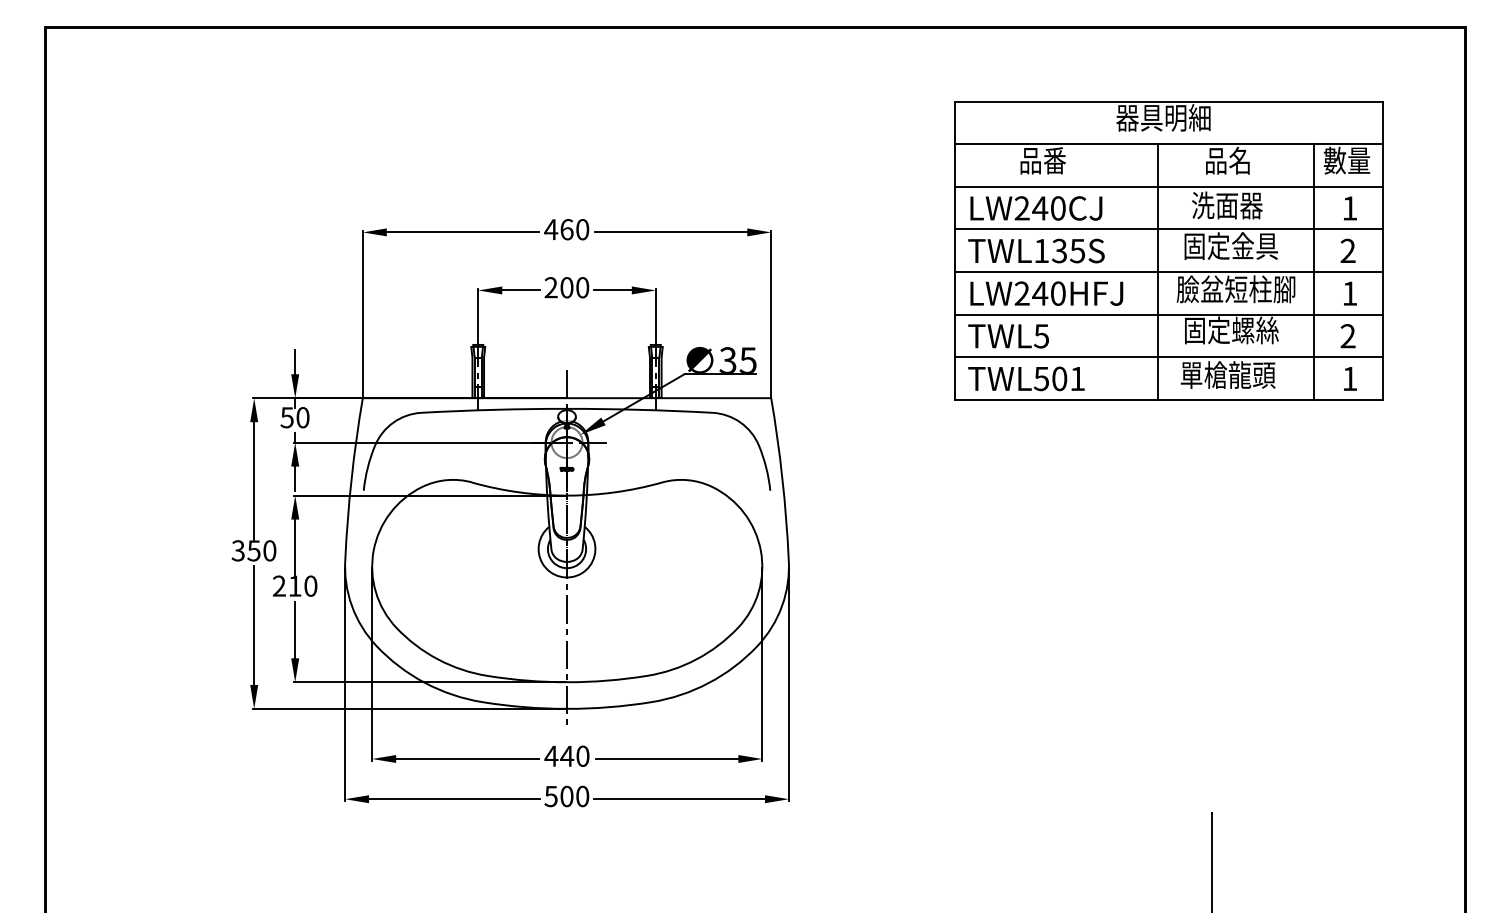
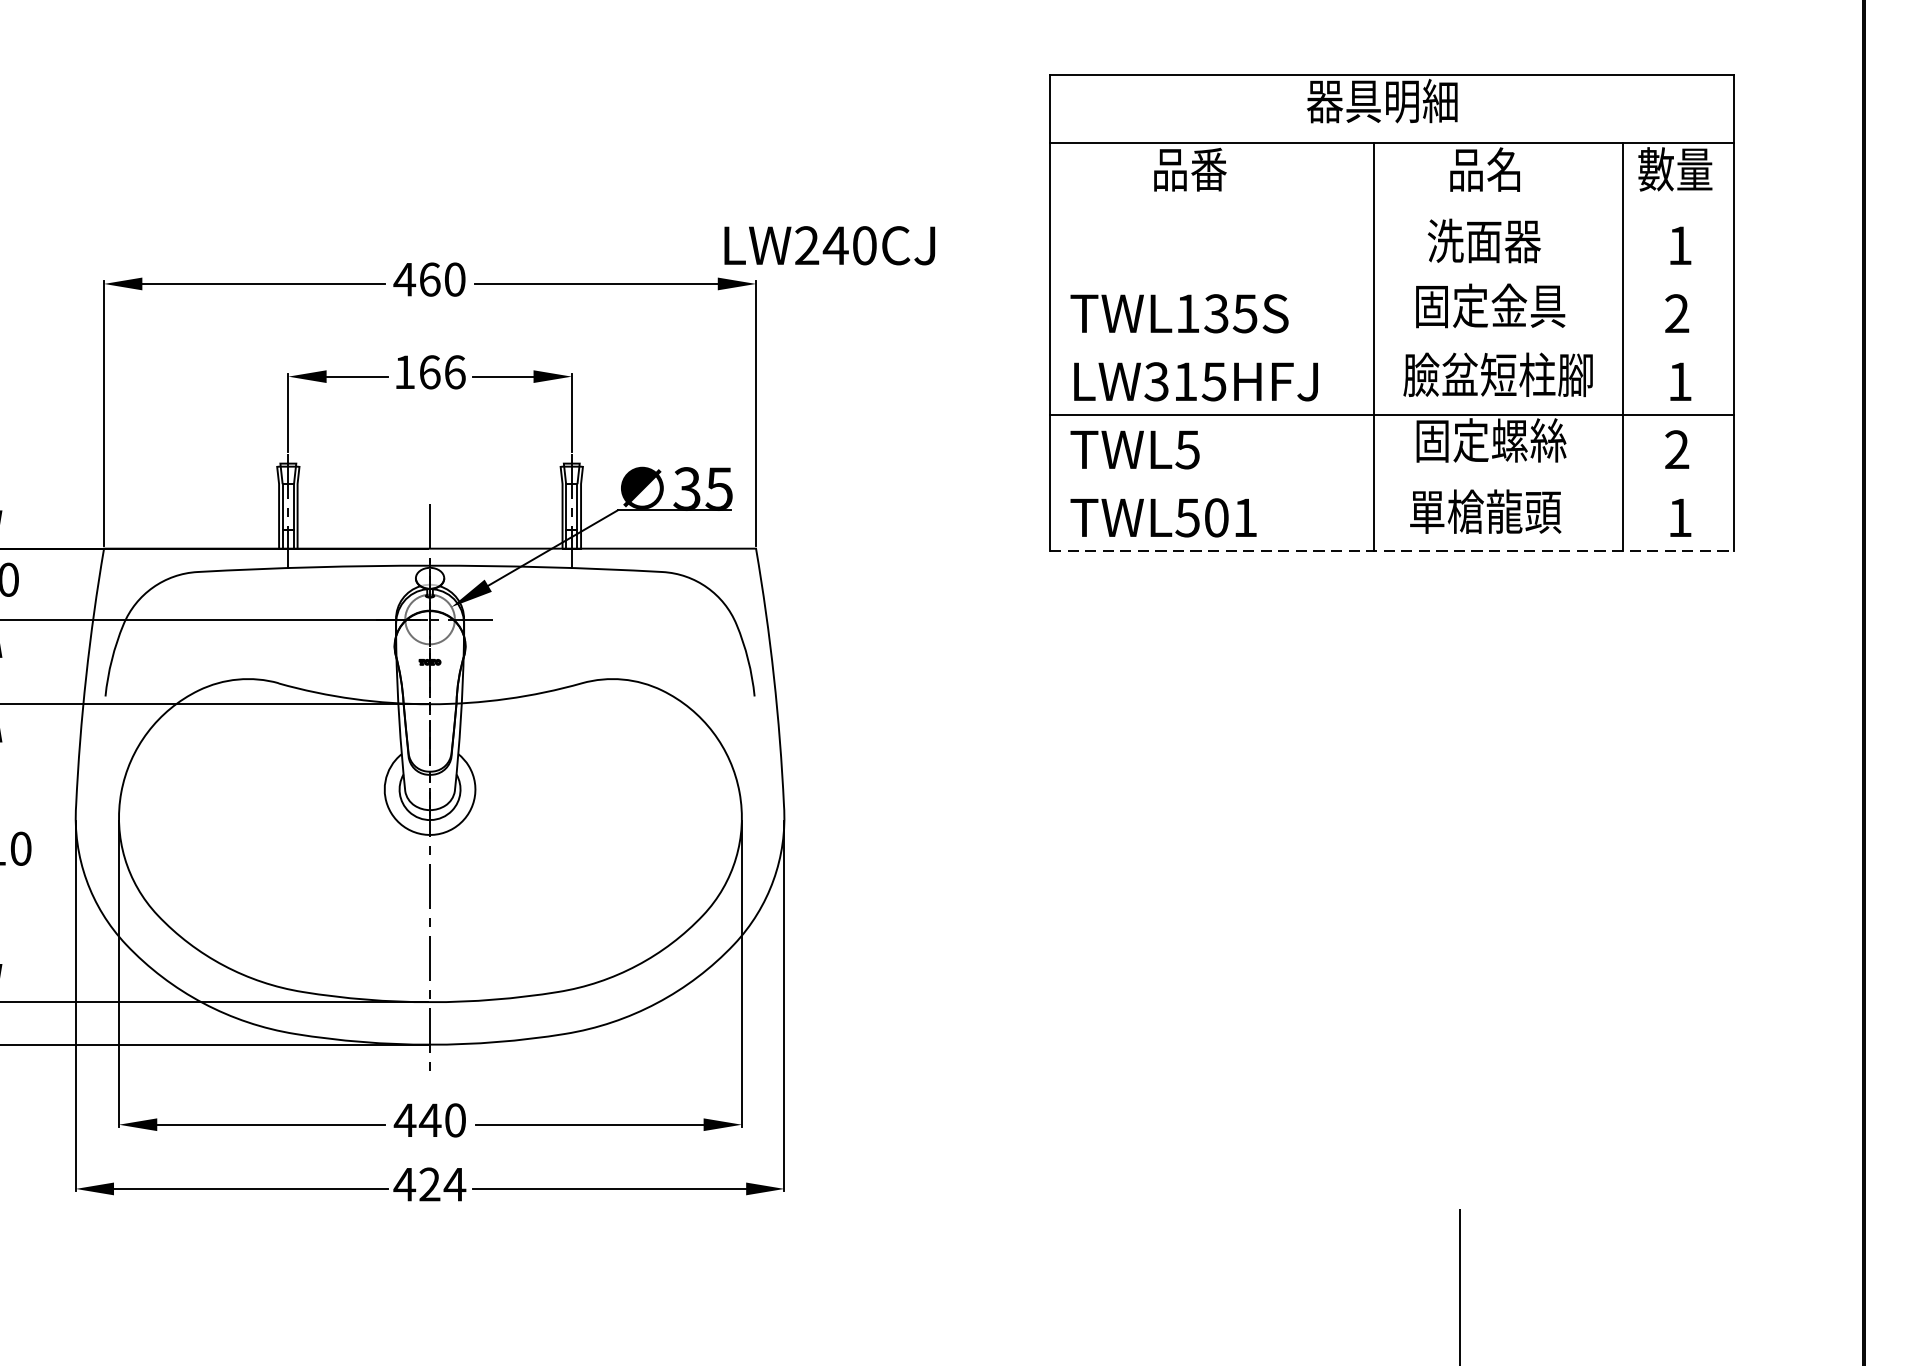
line: (1169, 186) -> (1391, 210), removed
text: (1036, 208) -> (829, 245), moved
line: (1169, 229) -> (1391, 279), removed
line: (1169, 272) -> (1391, 347), removed
text: (566, 287) -> (429, 371), 200 -> 166
text: (1039, 293) -> (1184, 381), LW240HFJ -> LW315HFJ
line: (1169, 357) -> (1391, 483), removed
line: (1169, 399) -> (1391, 550), solid -> dashed
text: (566, 796) -> (429, 1184), 500 -> 424

